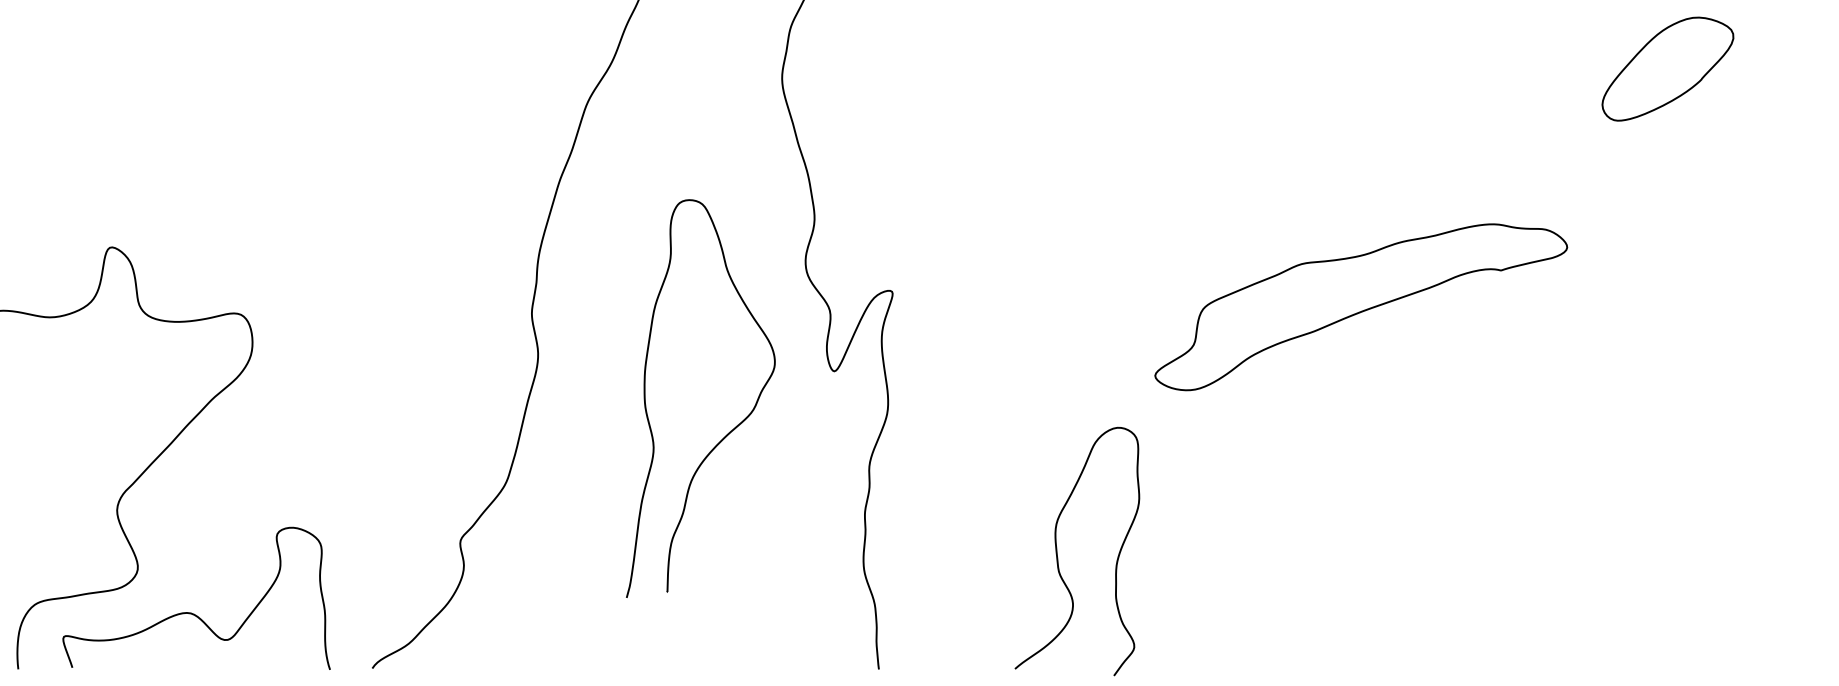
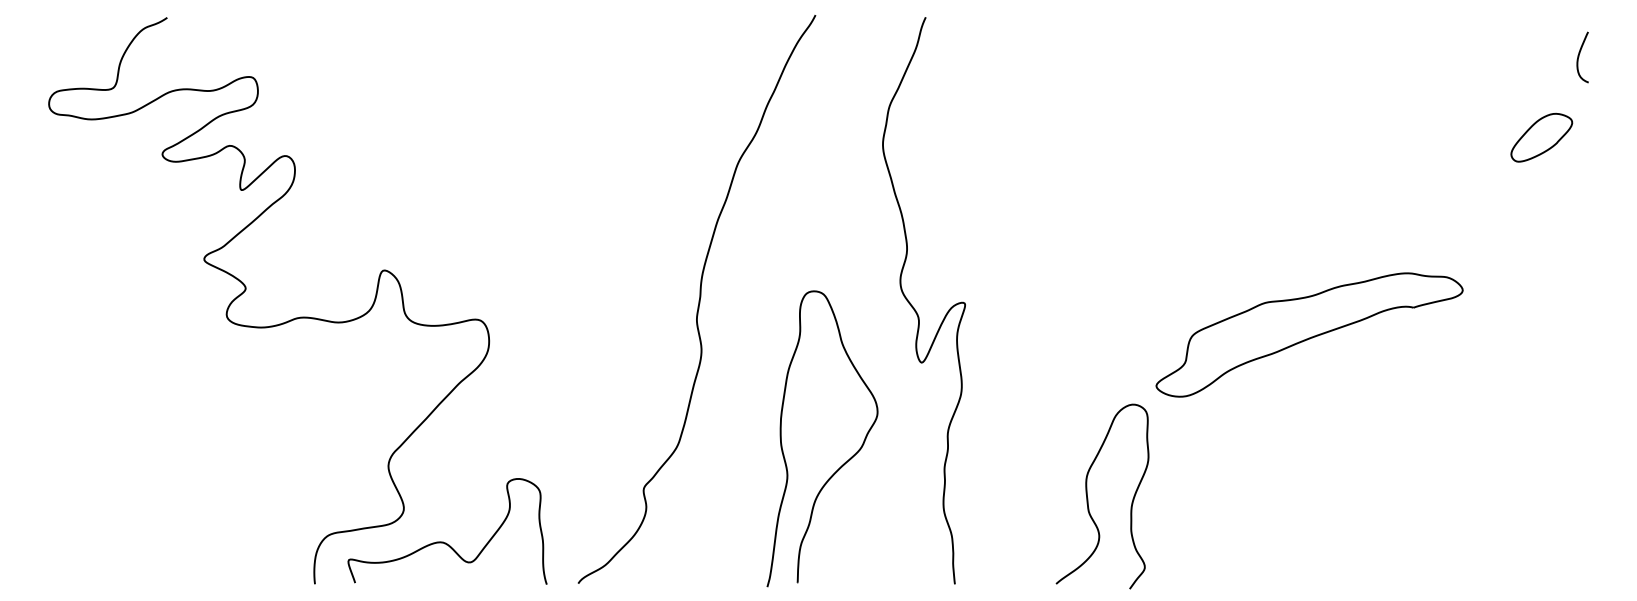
part: (1667, 68) -> (1541, 137), size x0.62
part: (1361, 306) -> (1309, 334), moved
part: (731, 428) -> (845, 461), moved

